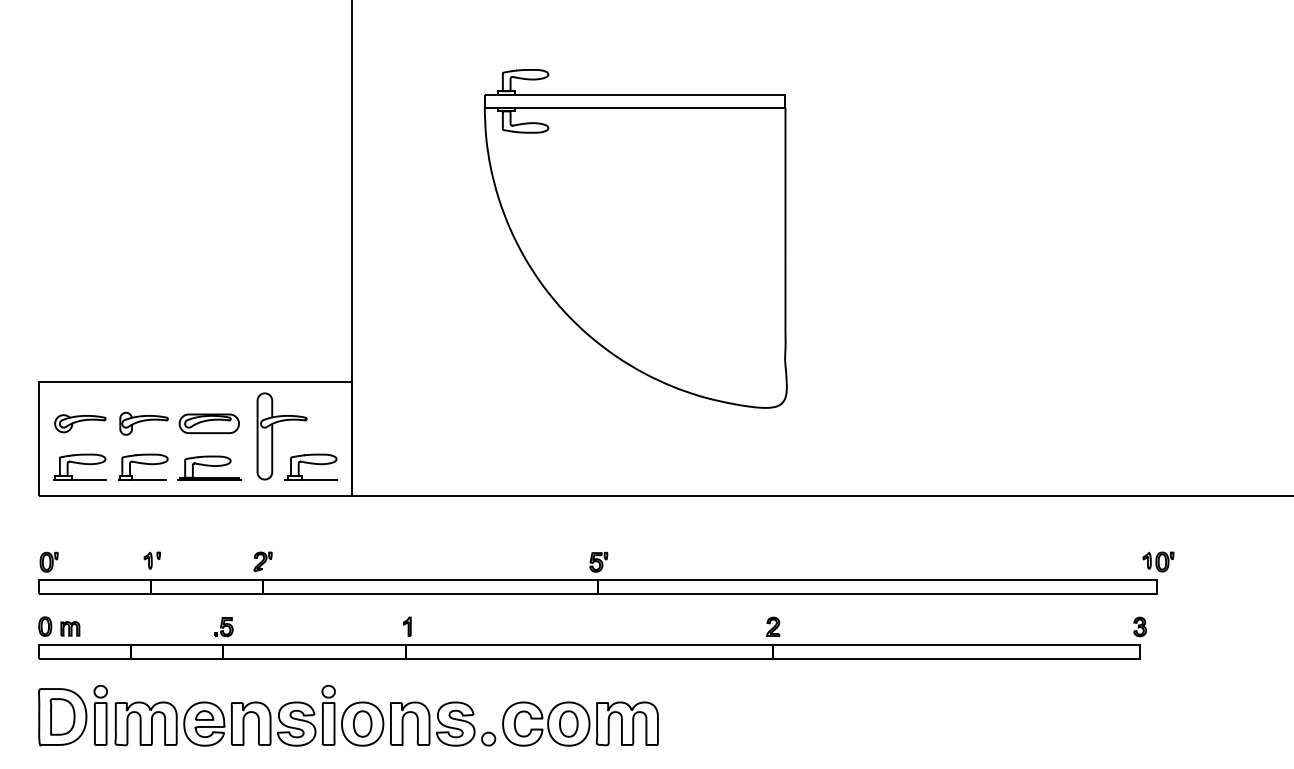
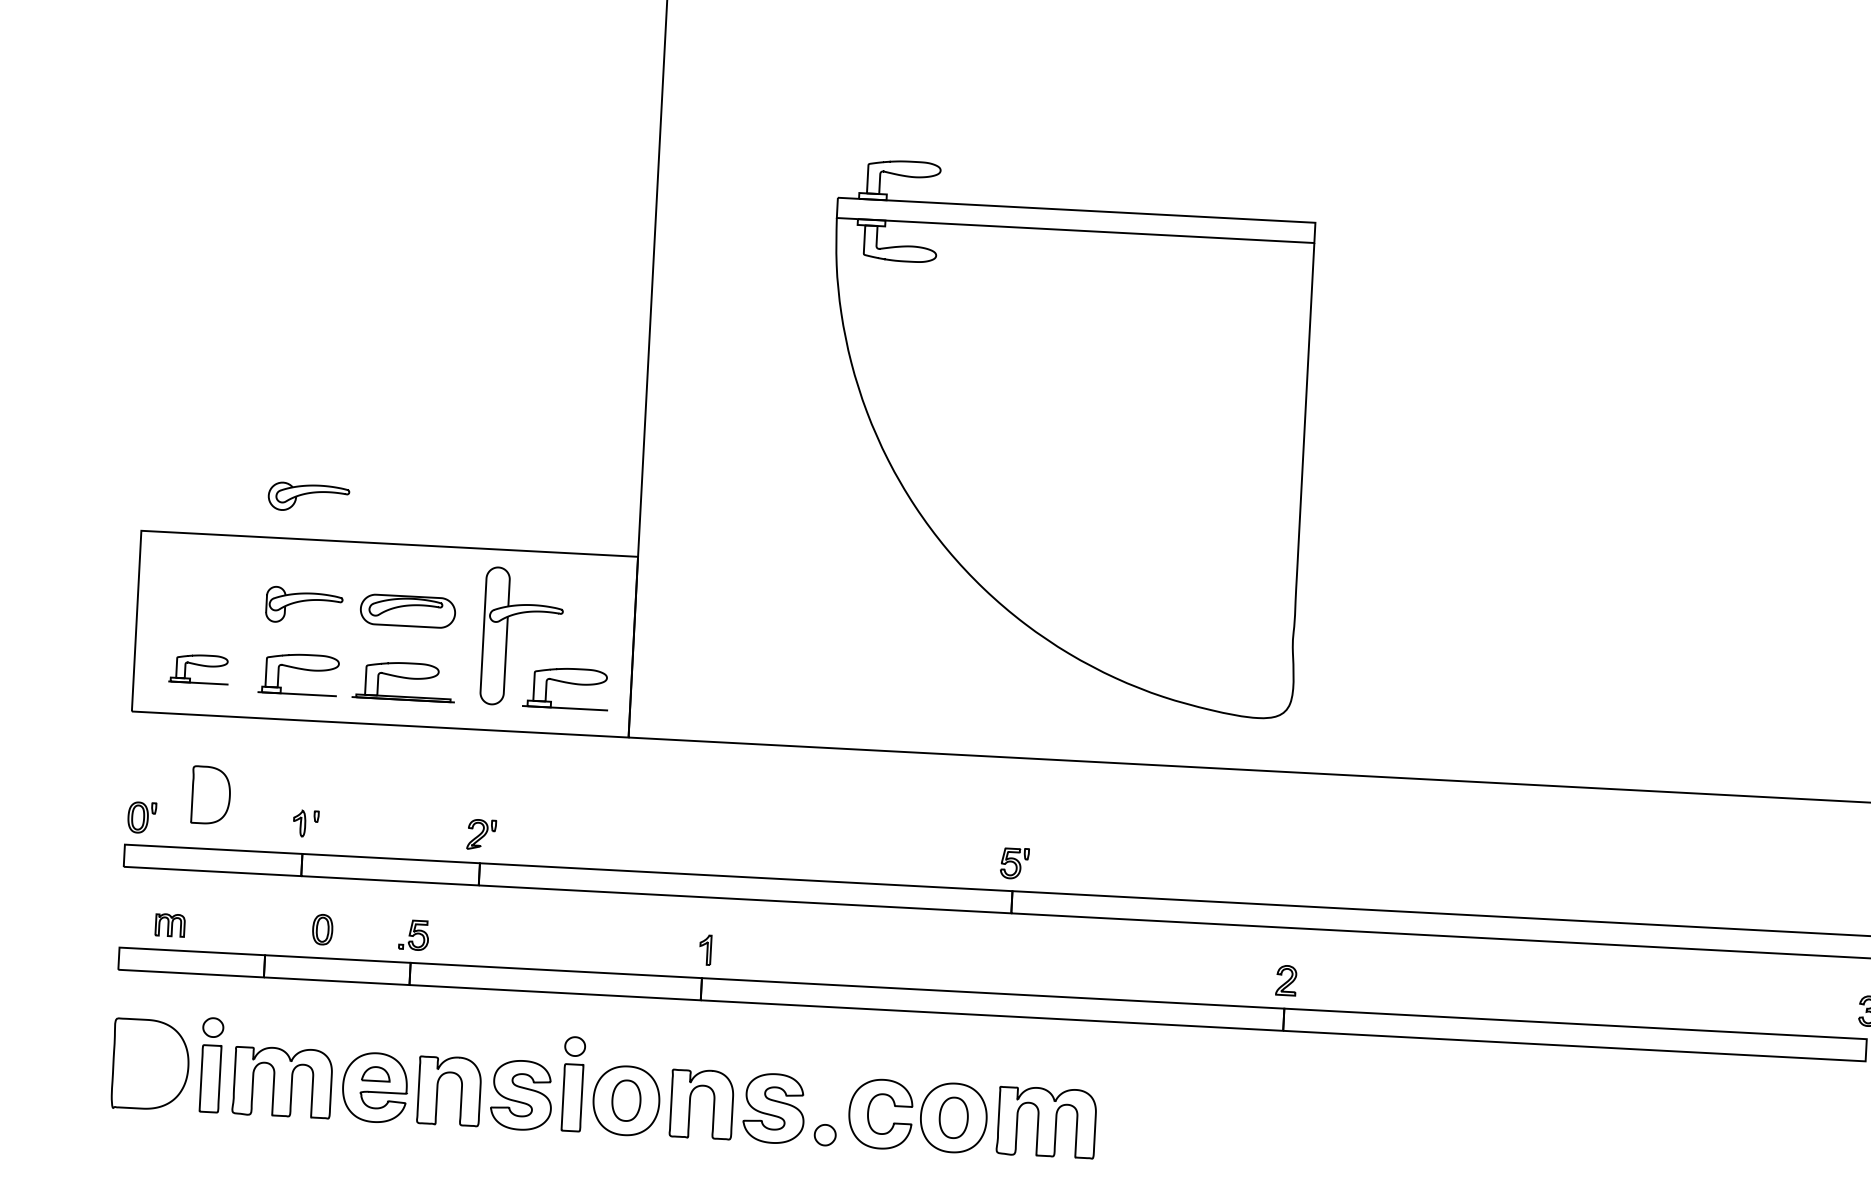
part: (635, 238) -> (1065, 438), moved
part: (80, 423) -> (309, 497), moved
part: (79, 466) -> (198, 668), size x0.7
part: (45, 626) -> (323, 929), moved
part: (62, 716) -> (210, 794), moved

